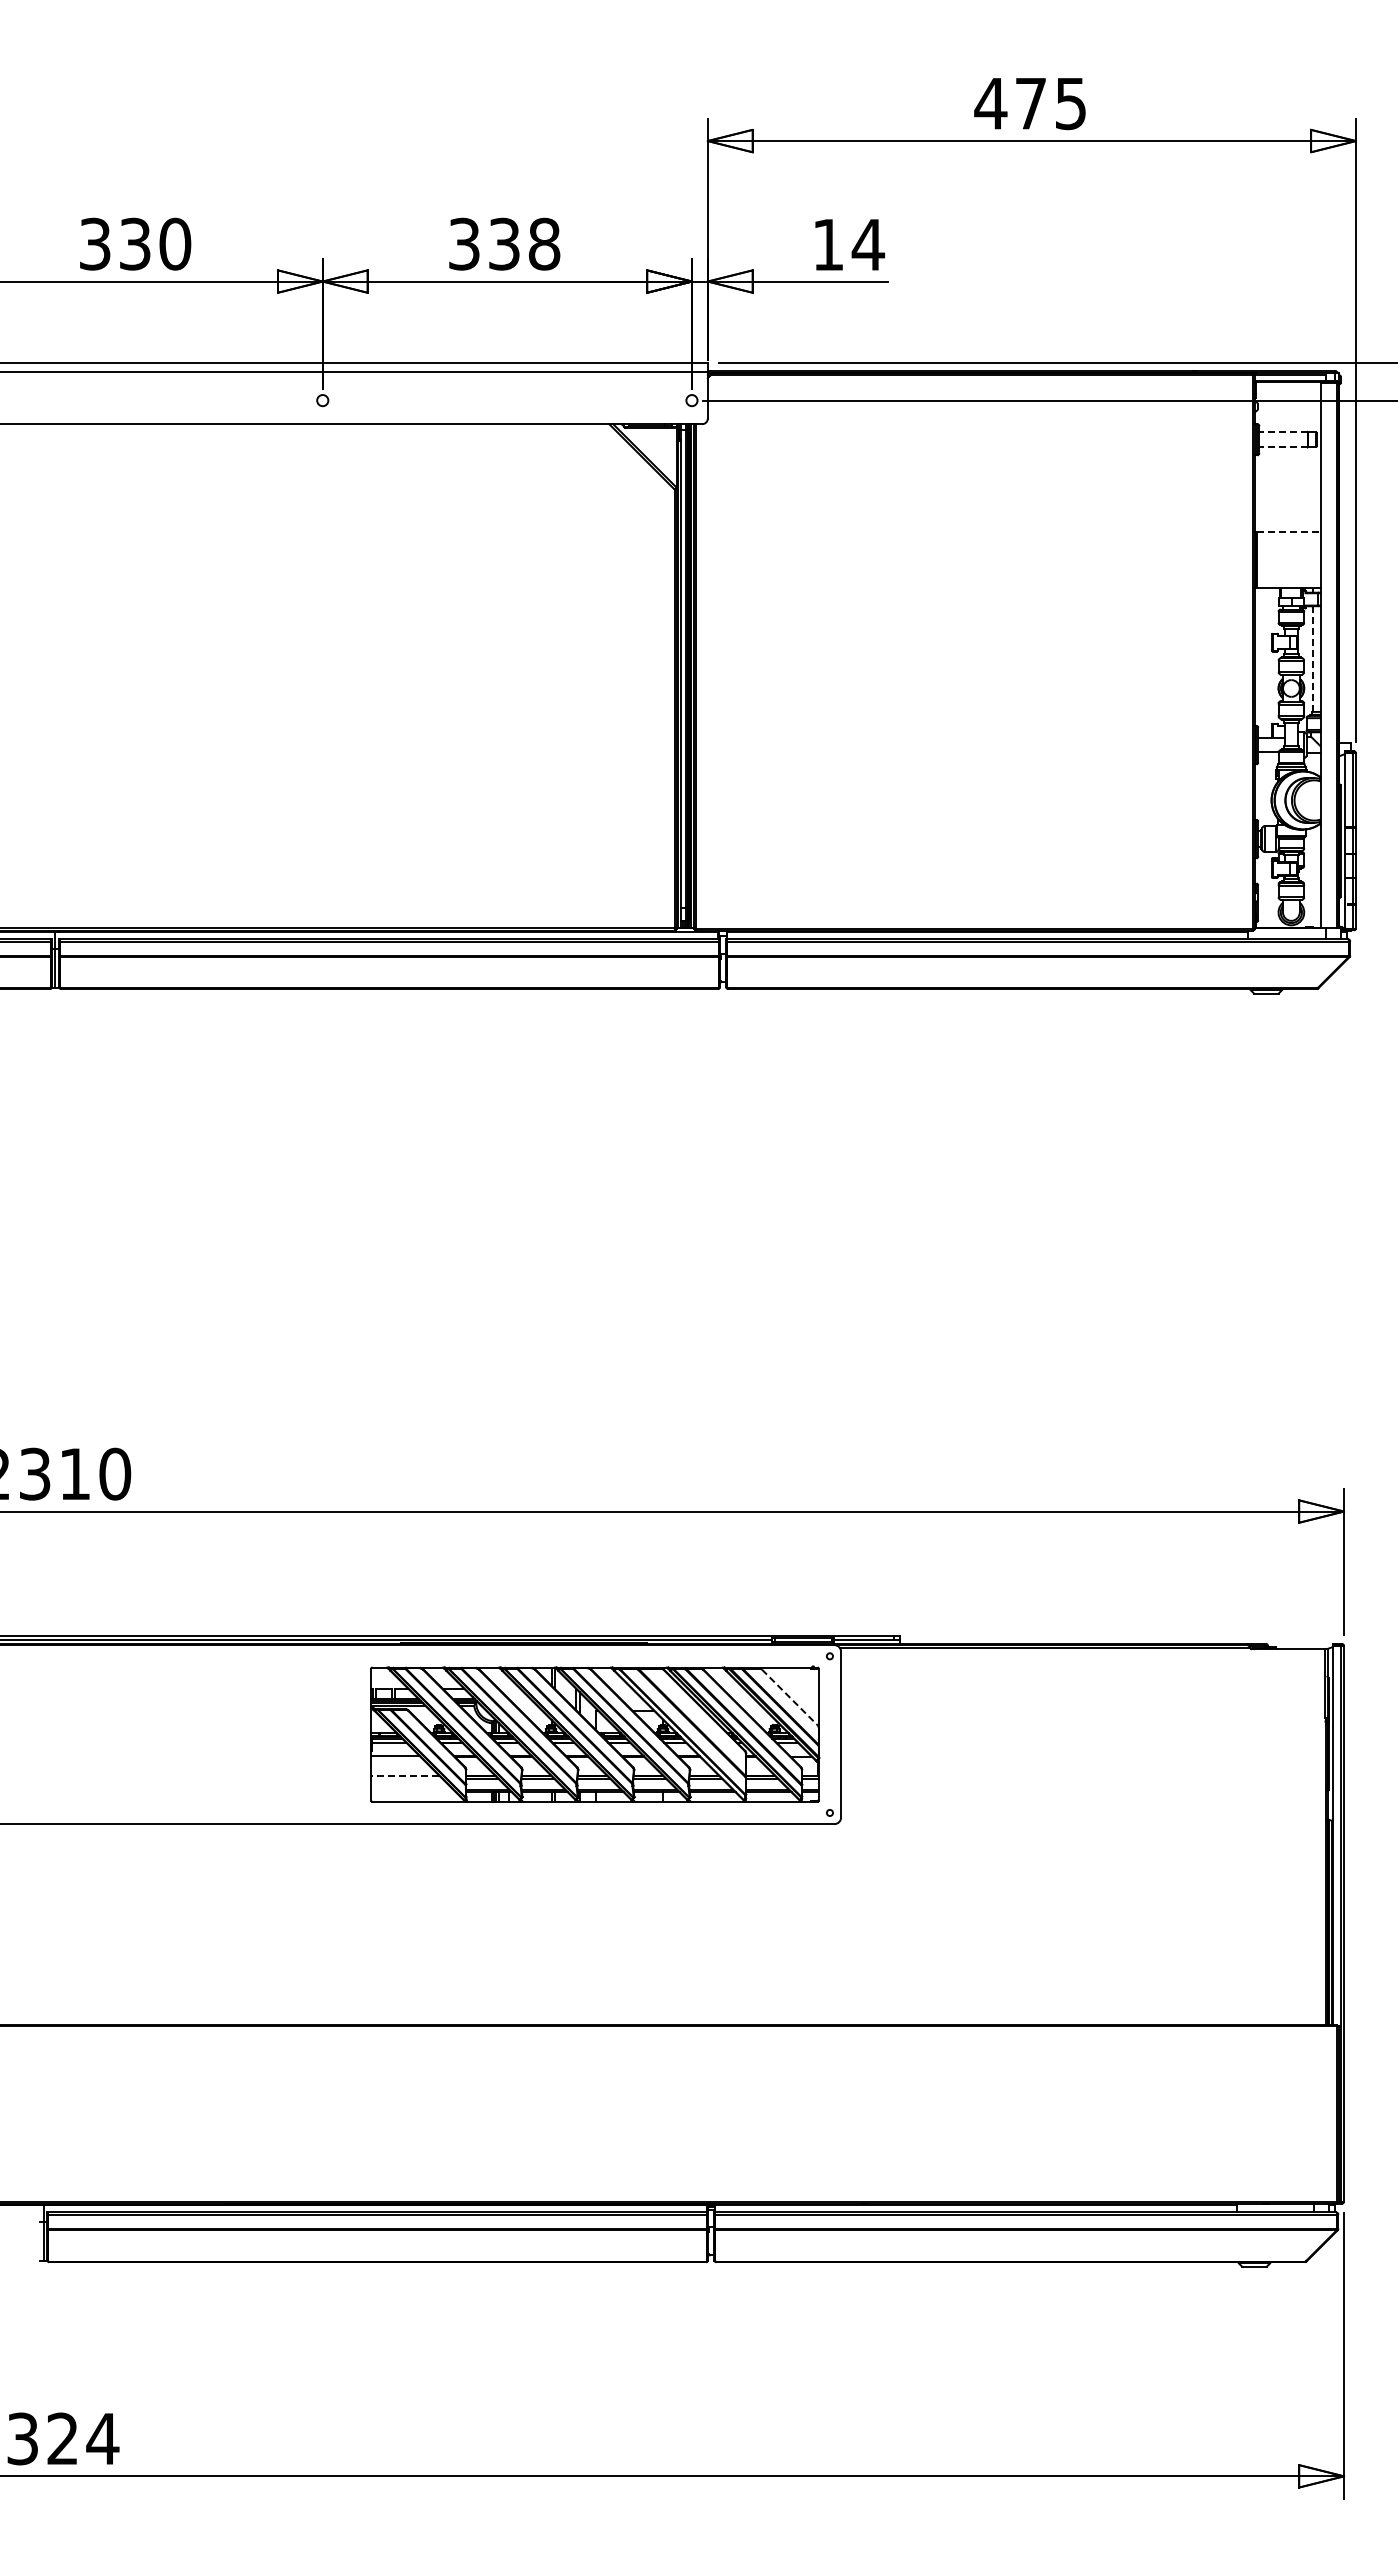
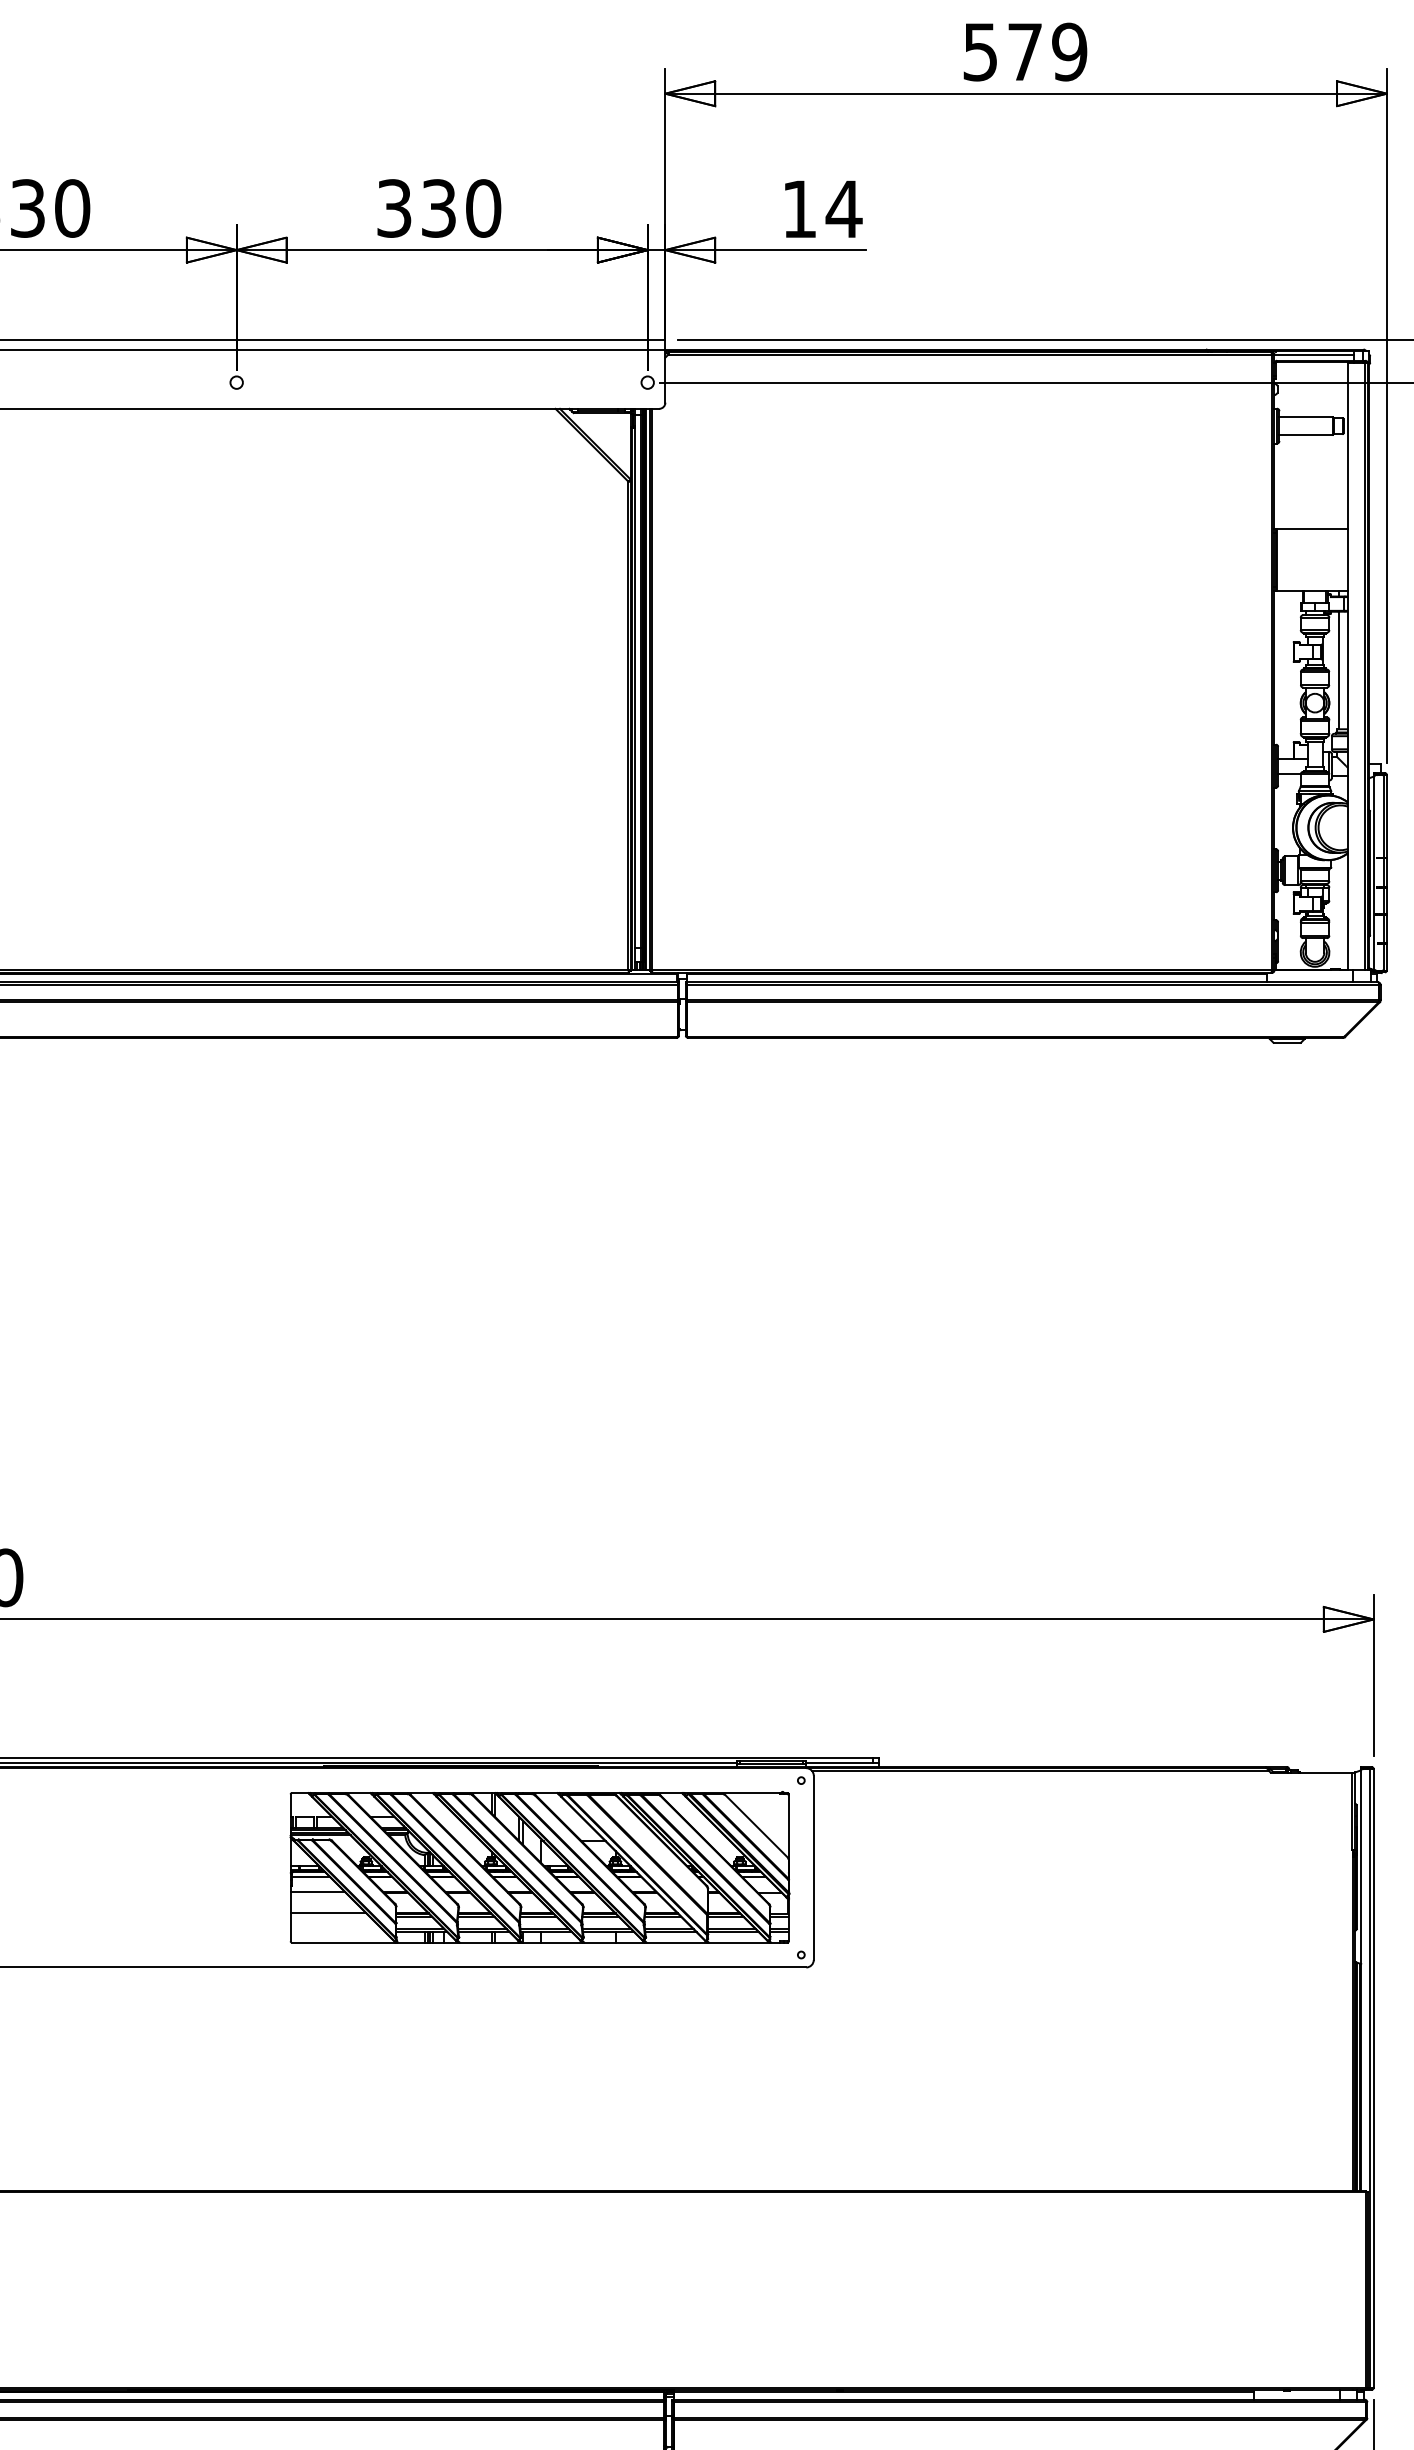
text: (1030, 103) -> (1024, 51), 475 -> 579
text: (544, 244) -> (483, 208), 338 -> 330
line: (1282, 431) -> (1305, 417), dashed -> solid
line: (1282, 447) -> (1305, 434), dashed -> solid
line: (1289, 531) -> (1312, 528), dashed -> solid
line: (1312, 659) -> (1338, 670), dashed -> solid
line: (790, 1697) -> (757, 1826), dashed -> solid
line: (405, 1775) -> (328, 1913), dashed -> solid

